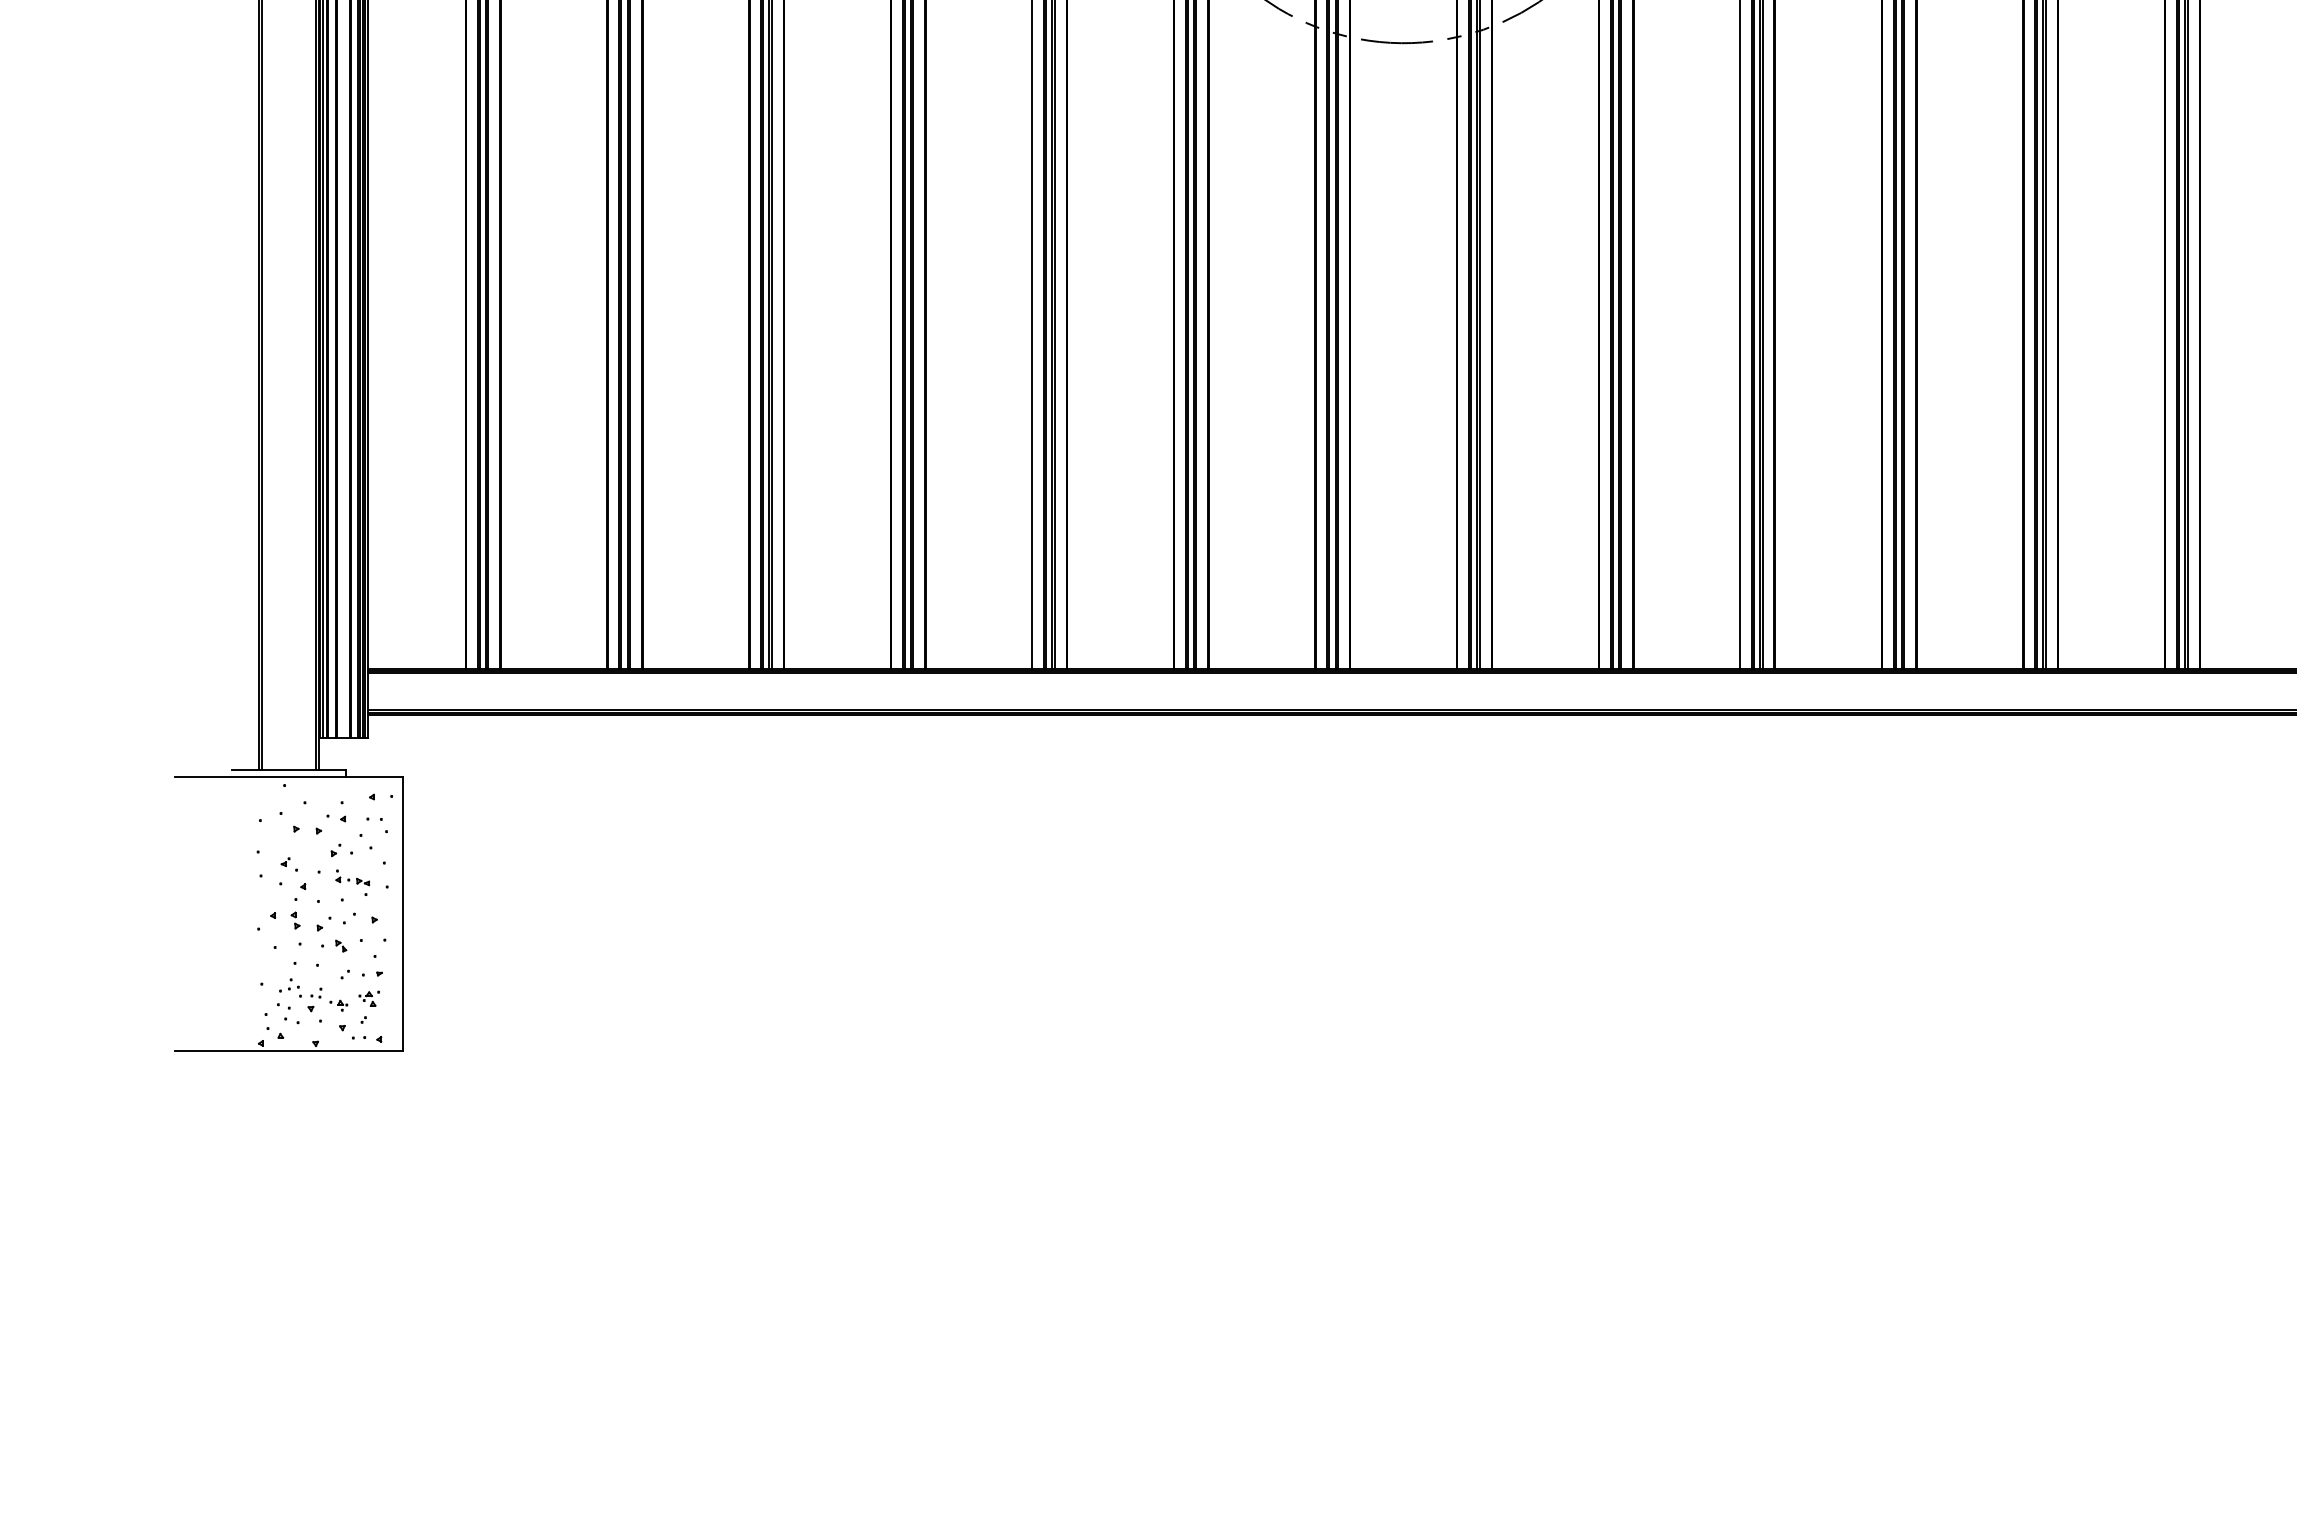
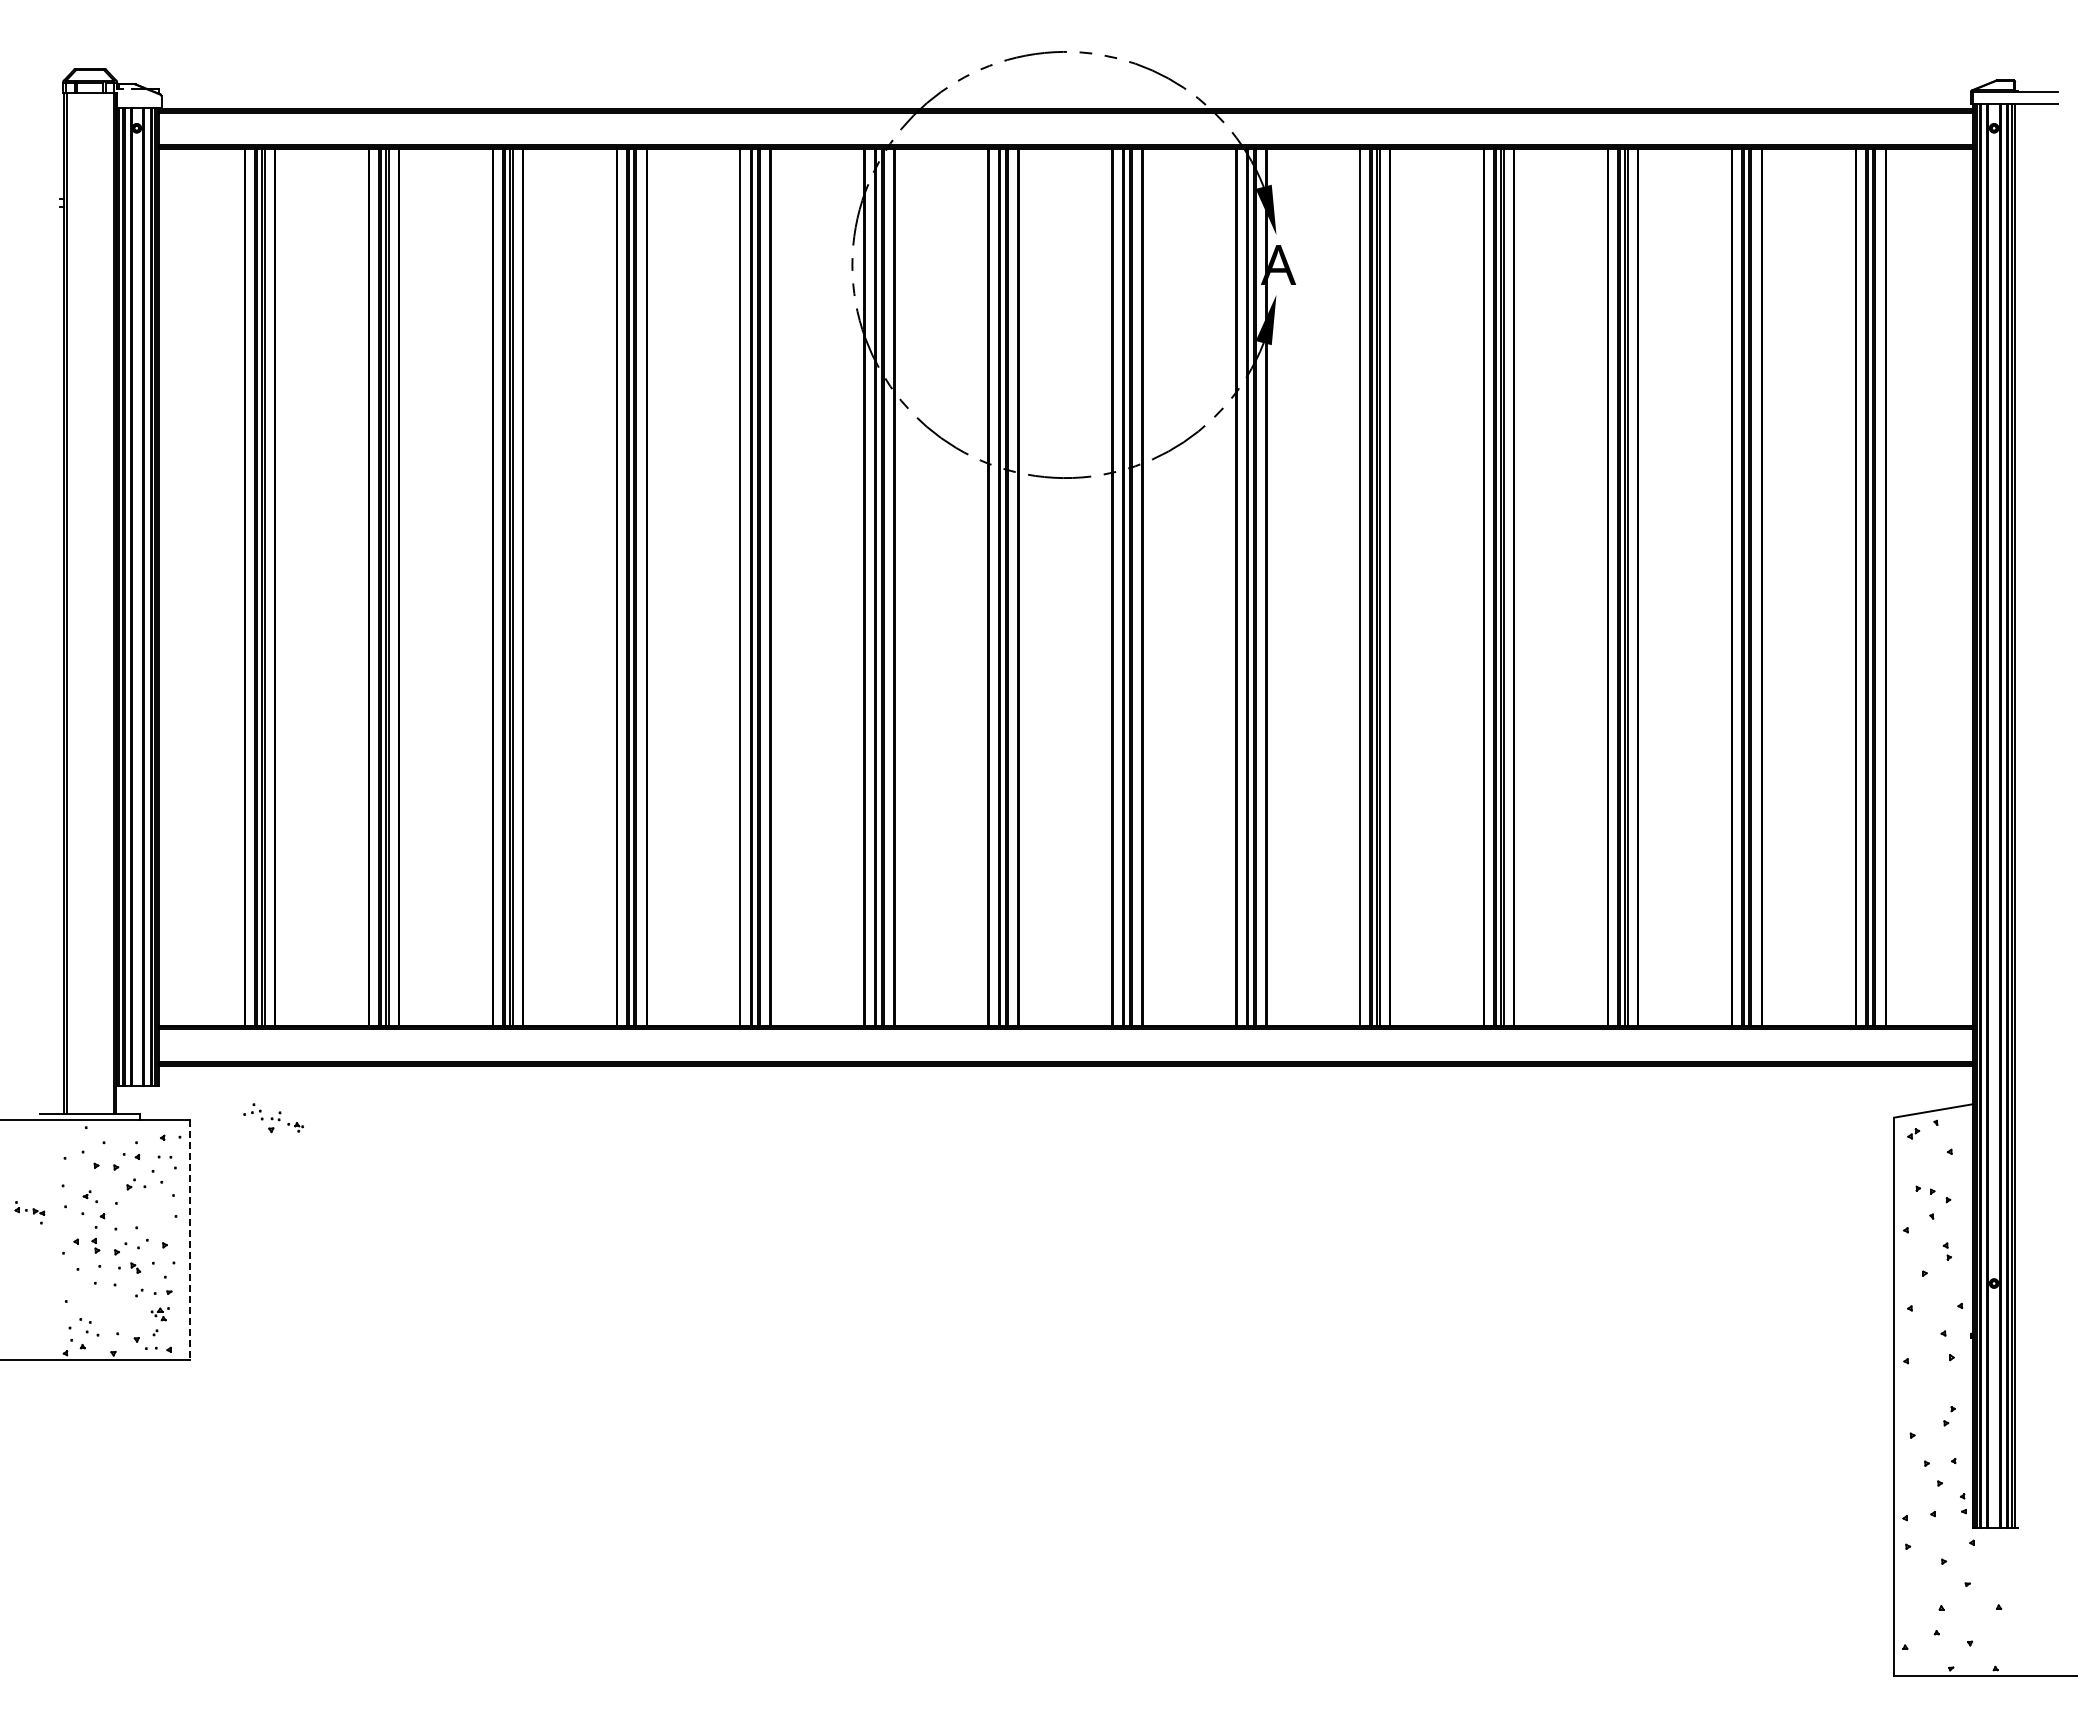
part: (352, 882) -> (29, 1212), moved
line: (402, 914) -> (189, 1240), solid -> dashed
part: (313, 995) -> (273, 1118), moved

